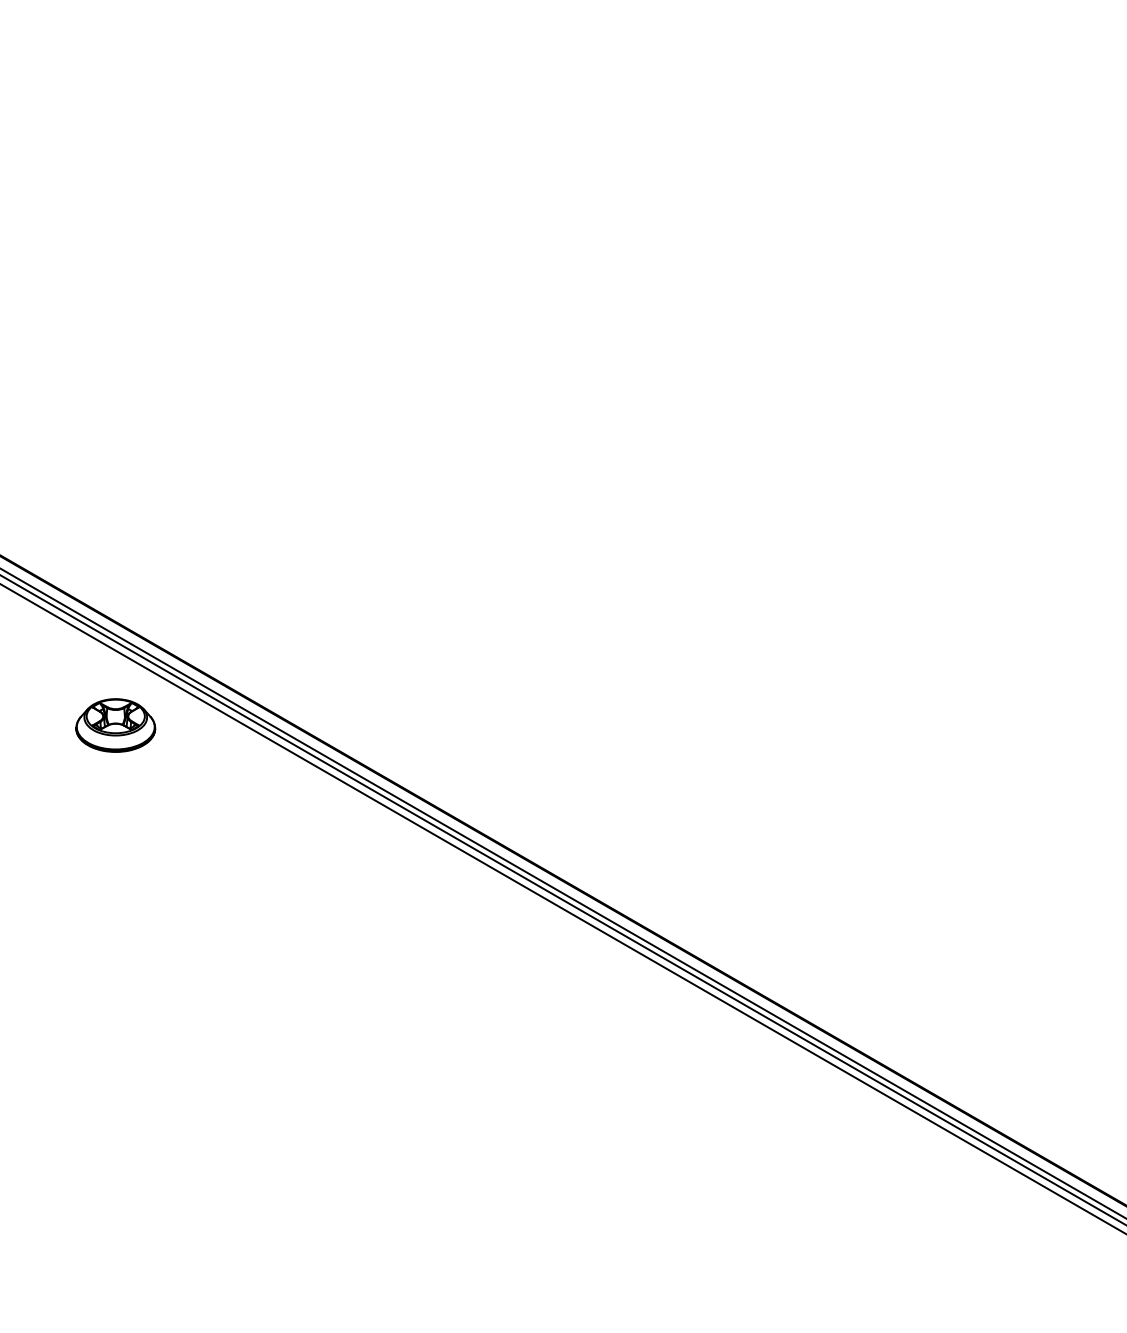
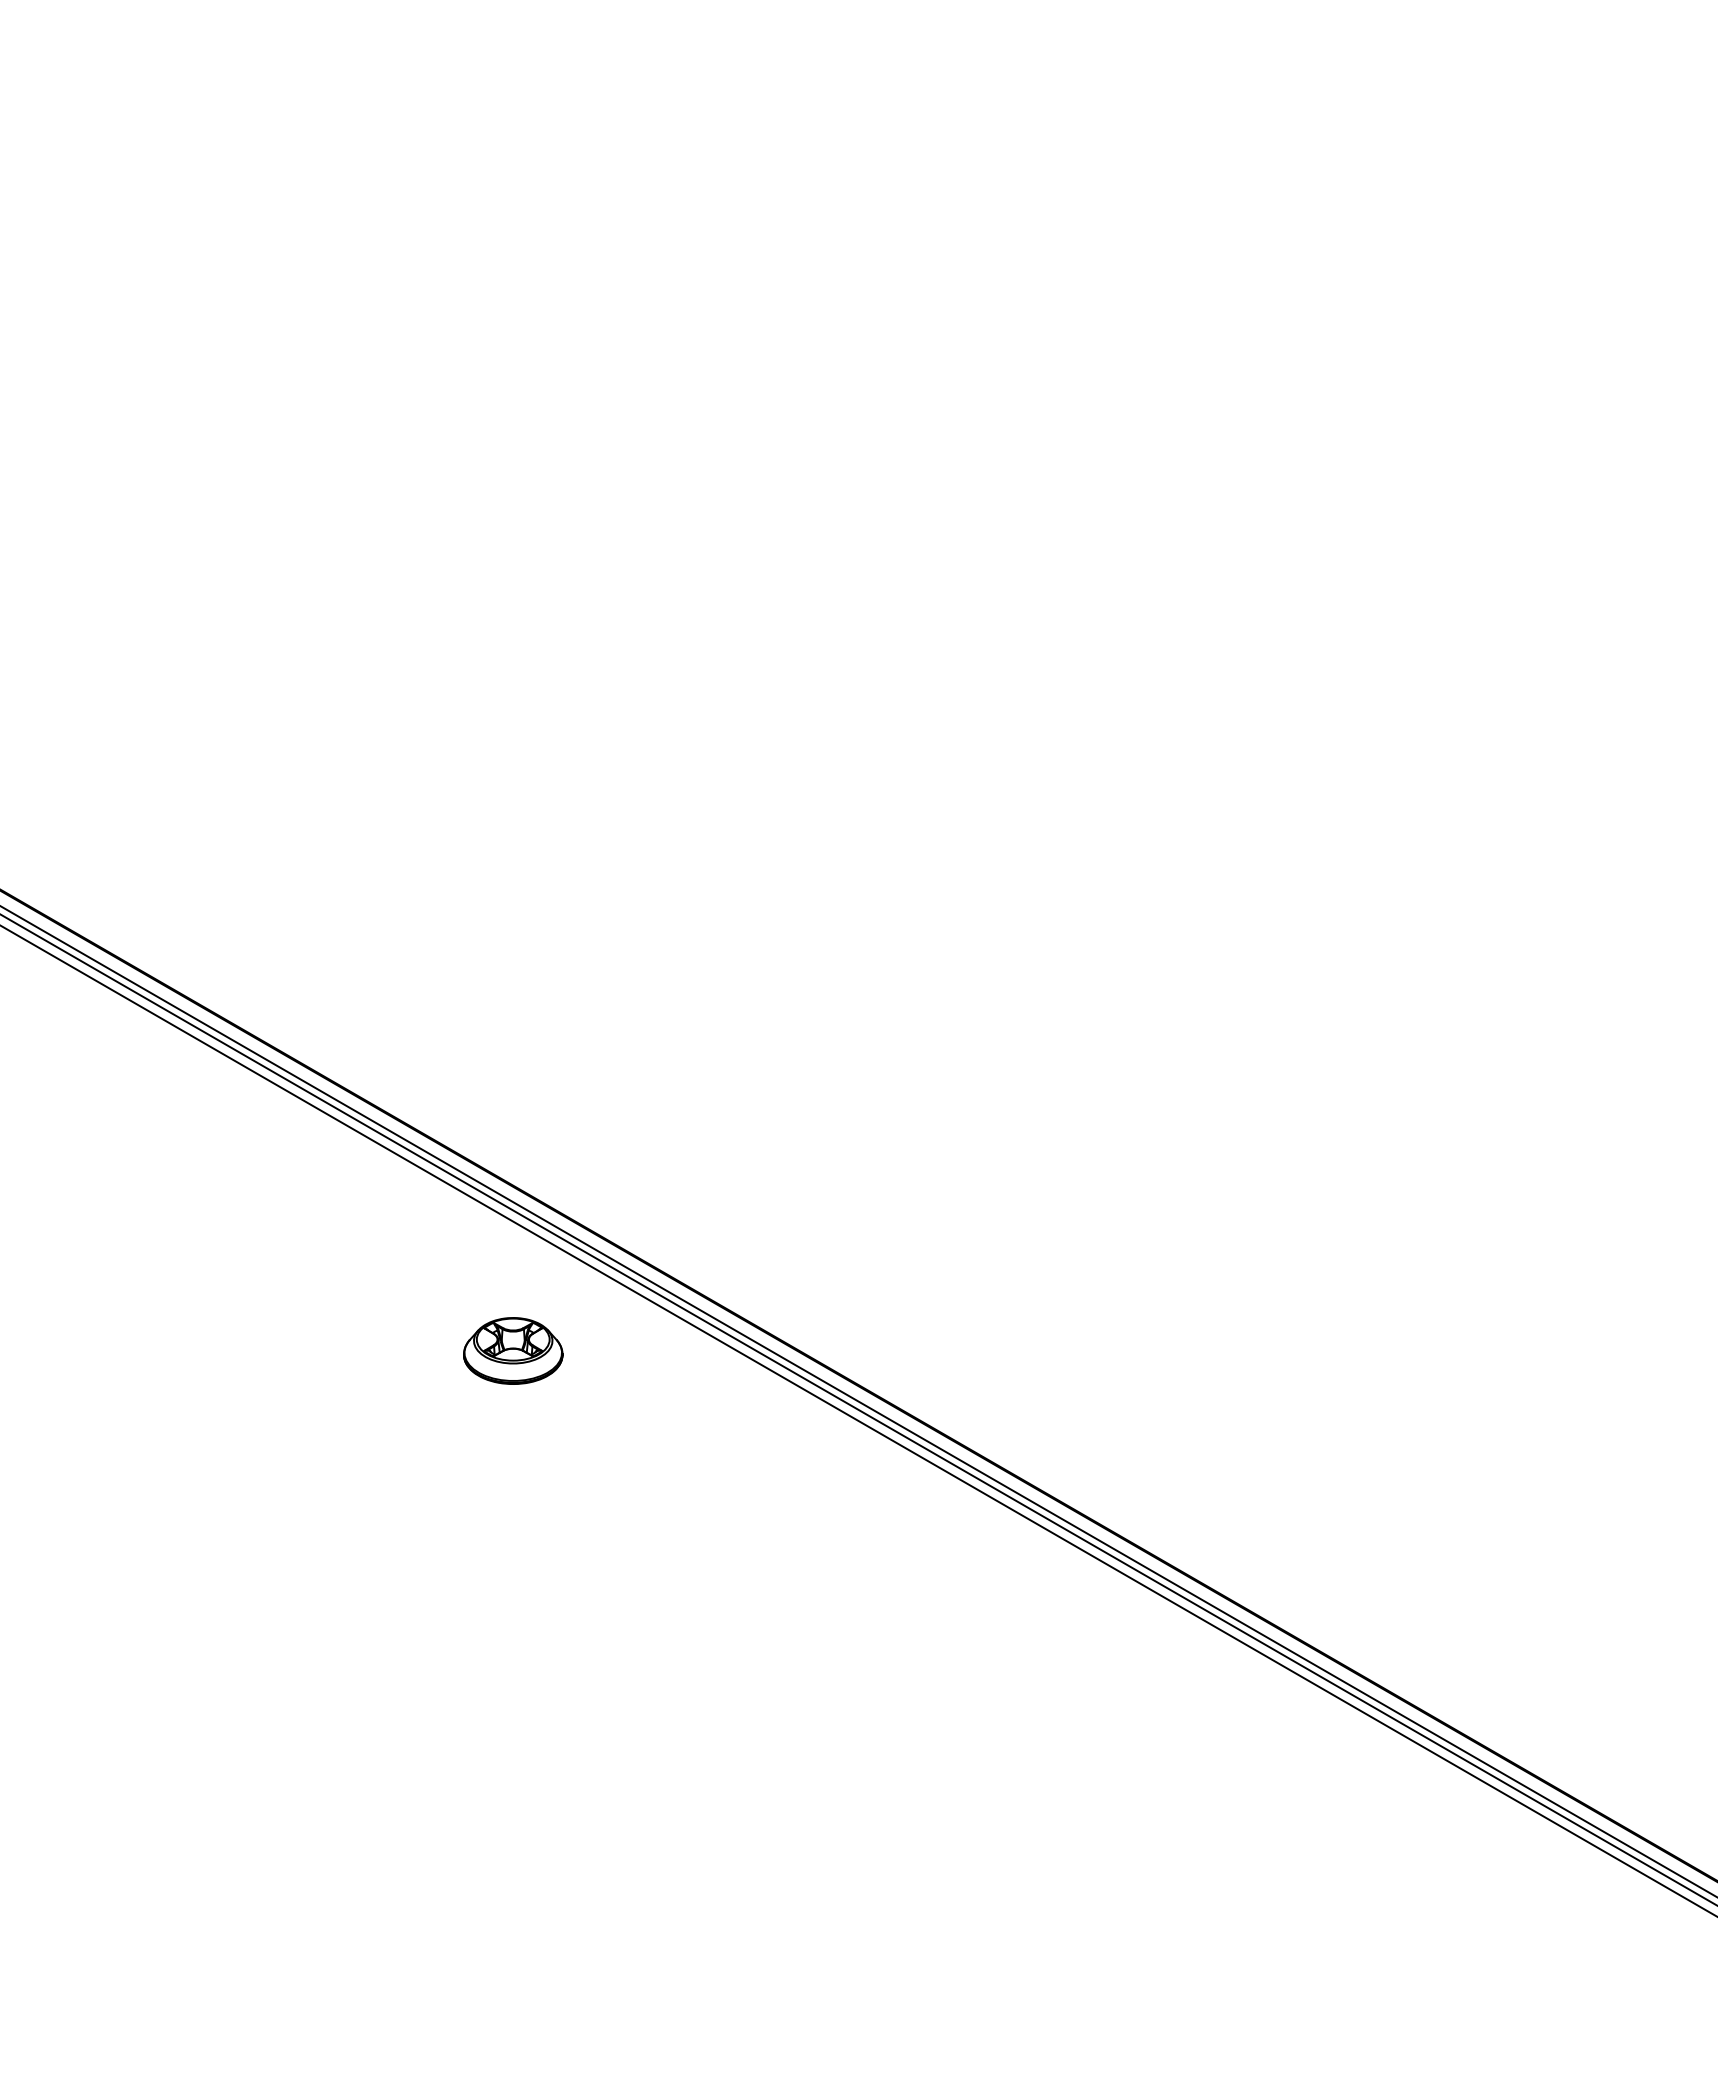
part: (115, 725) -> (513, 1350), moved

